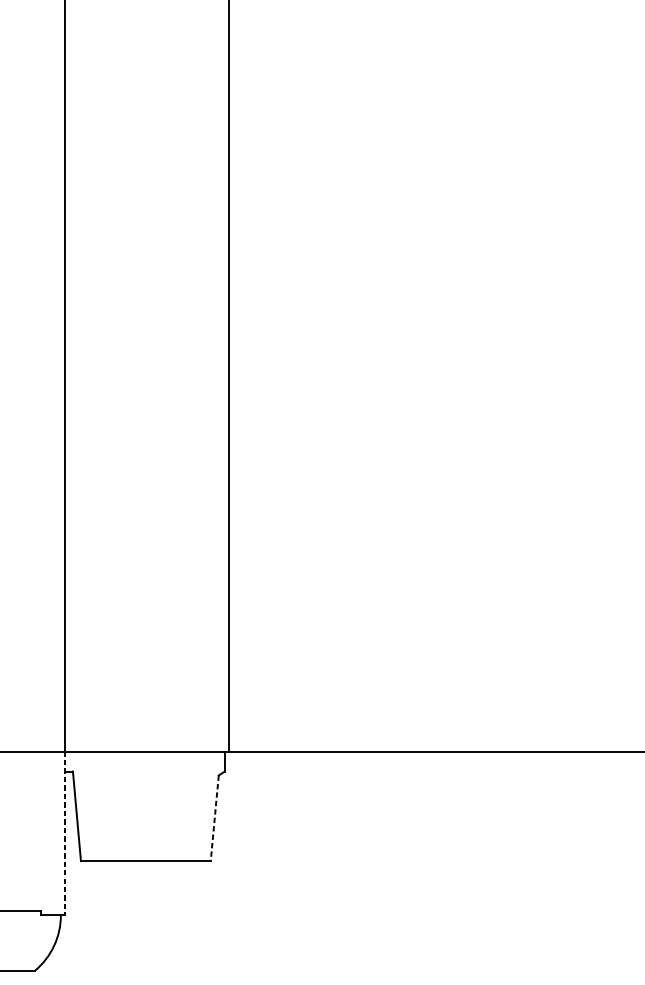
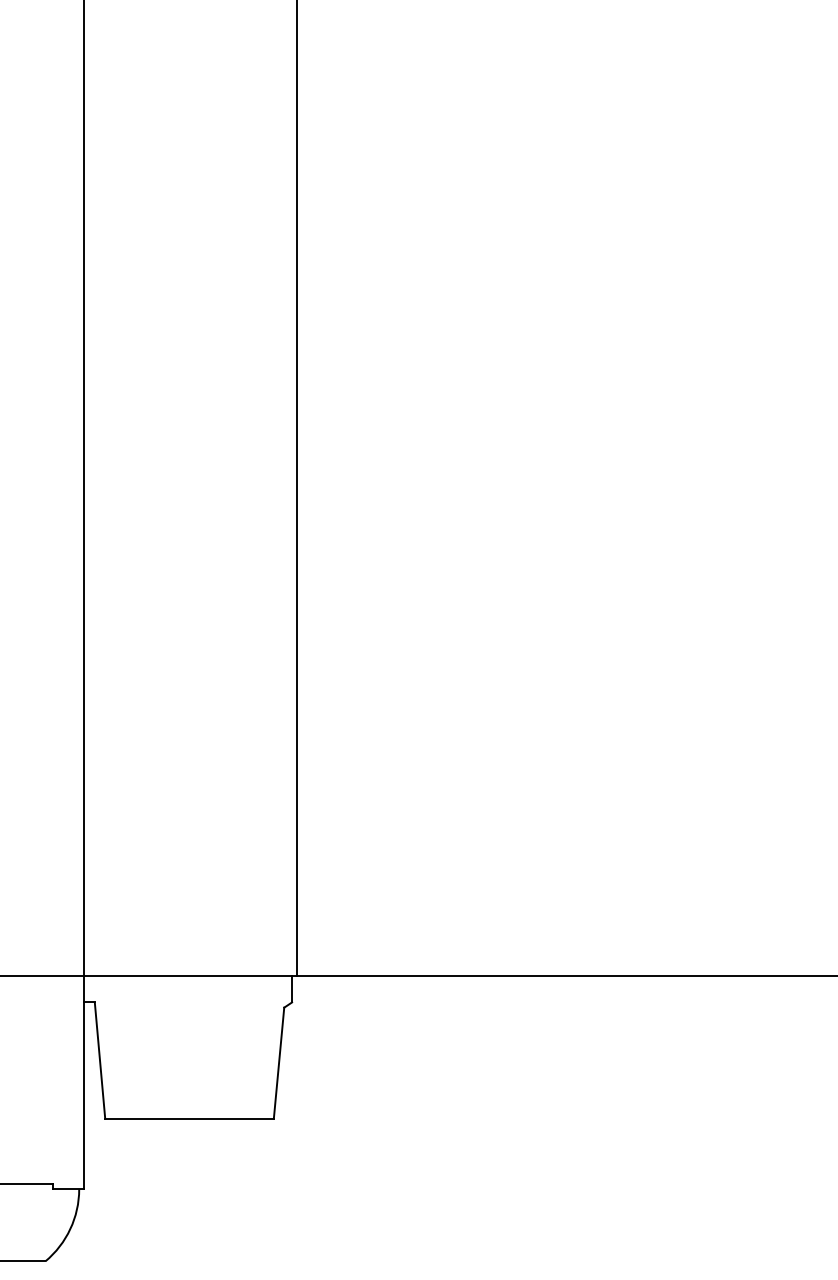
line: (215, 818) -> (279, 1063), dashed -> solid
line: (65, 833) -> (84, 1083), dashed -> solid

